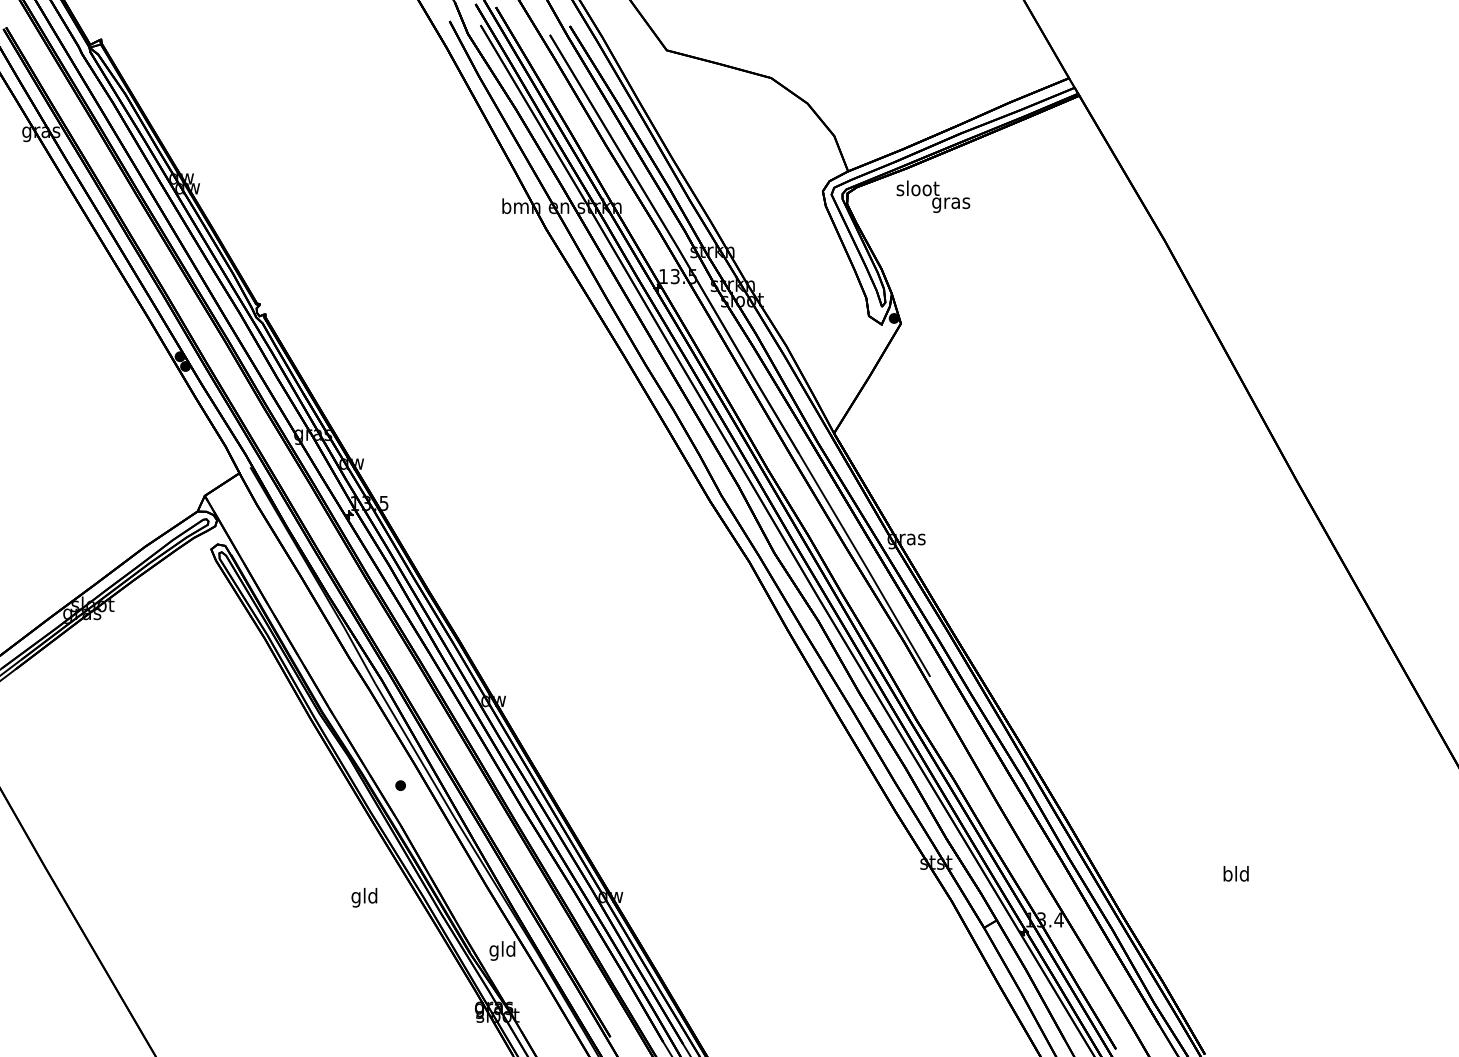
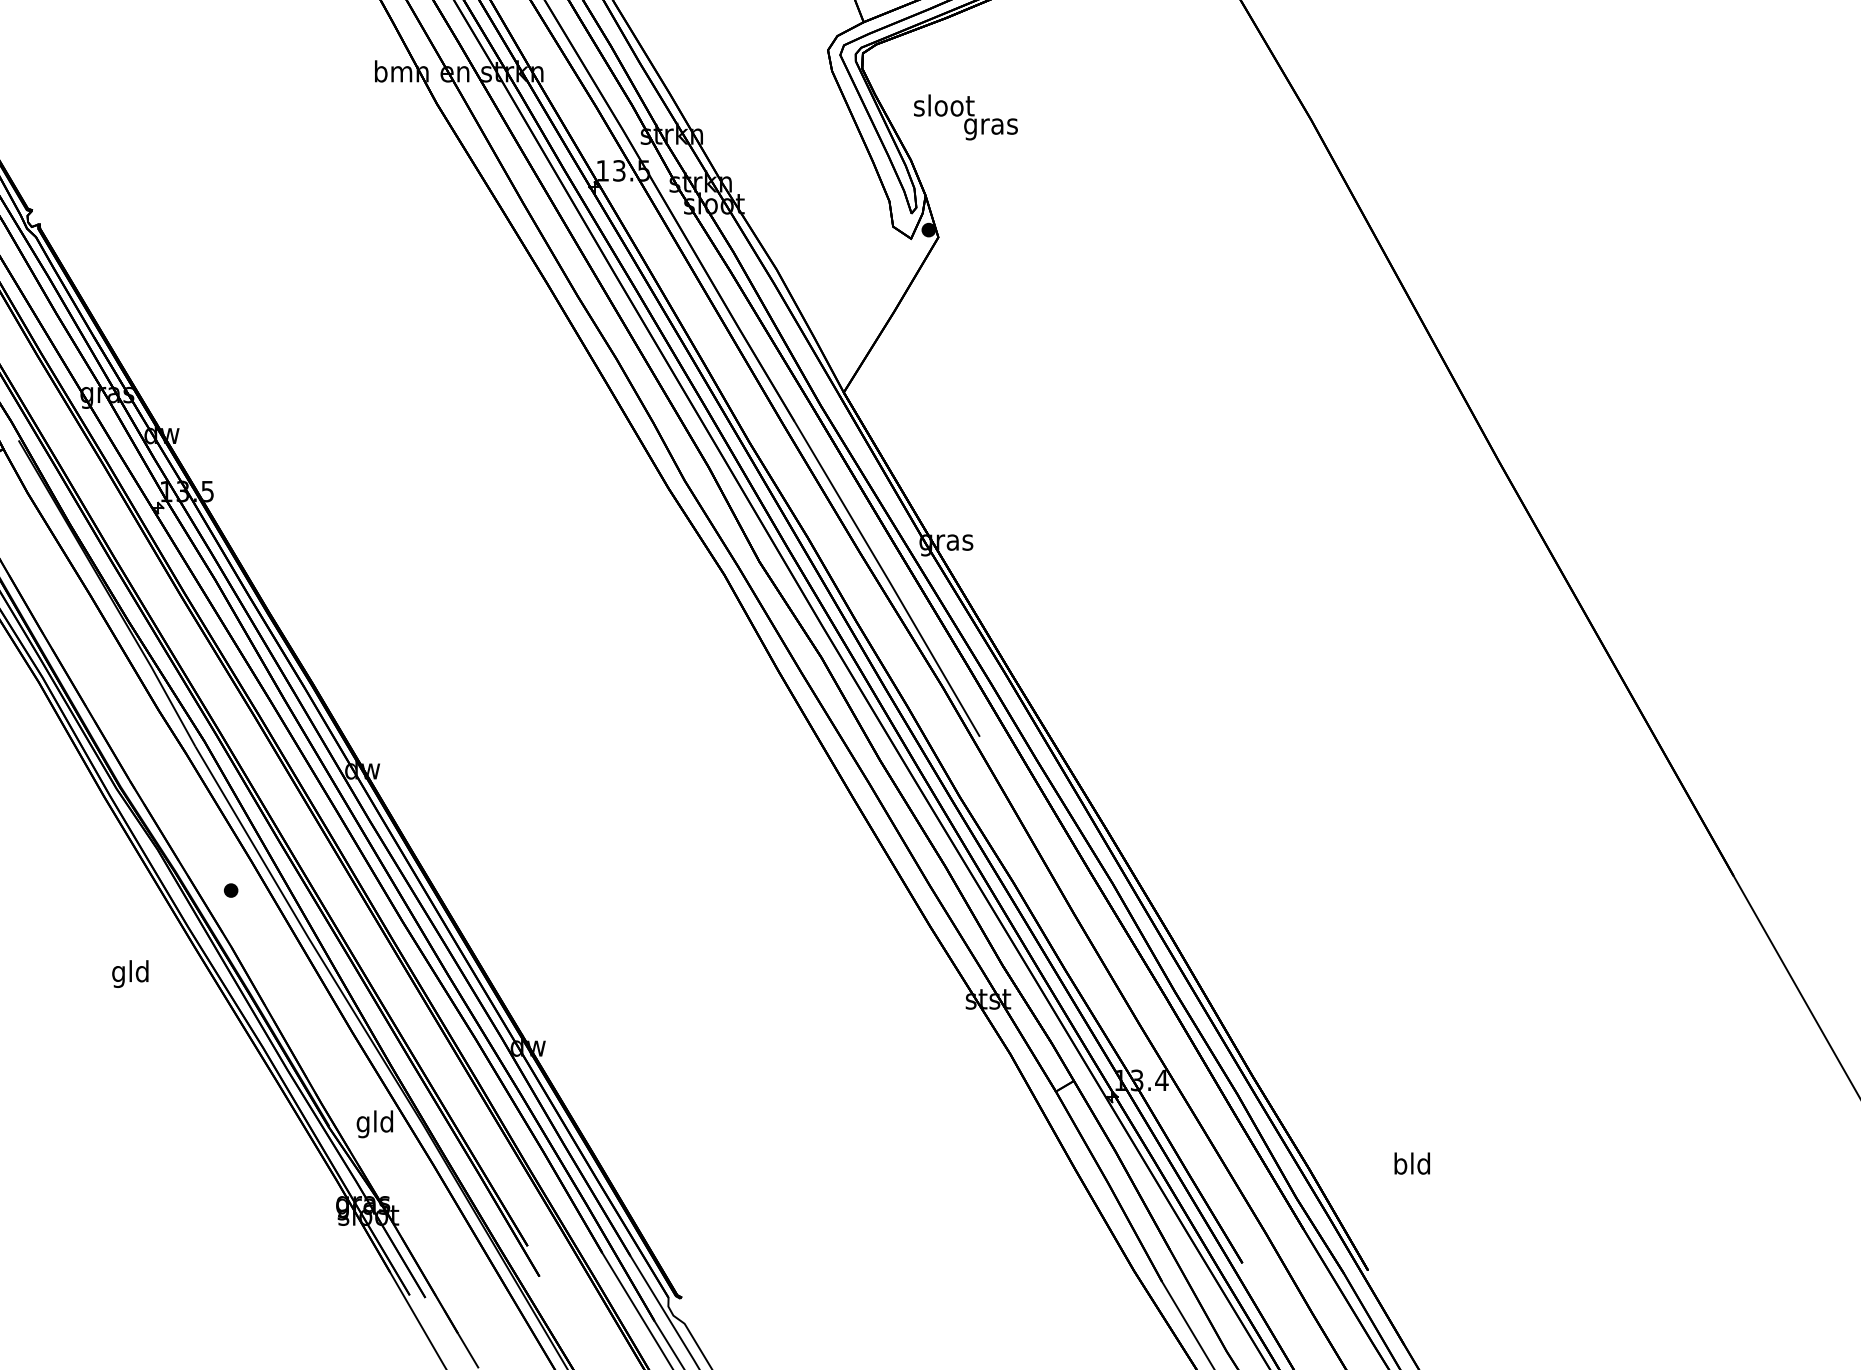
text: (933, 196) -> (966, 117), moved
text: (1235, 873) -> (1411, 1163), moved
text: (364, 897) -> (130, 973), moved

